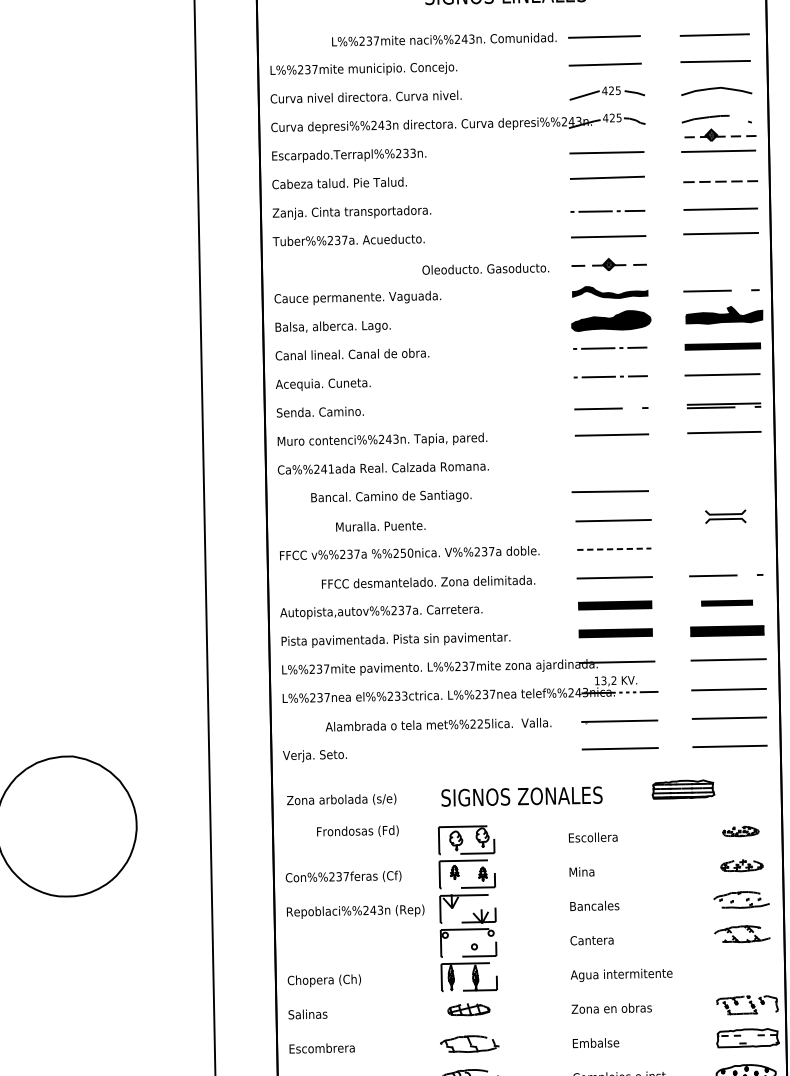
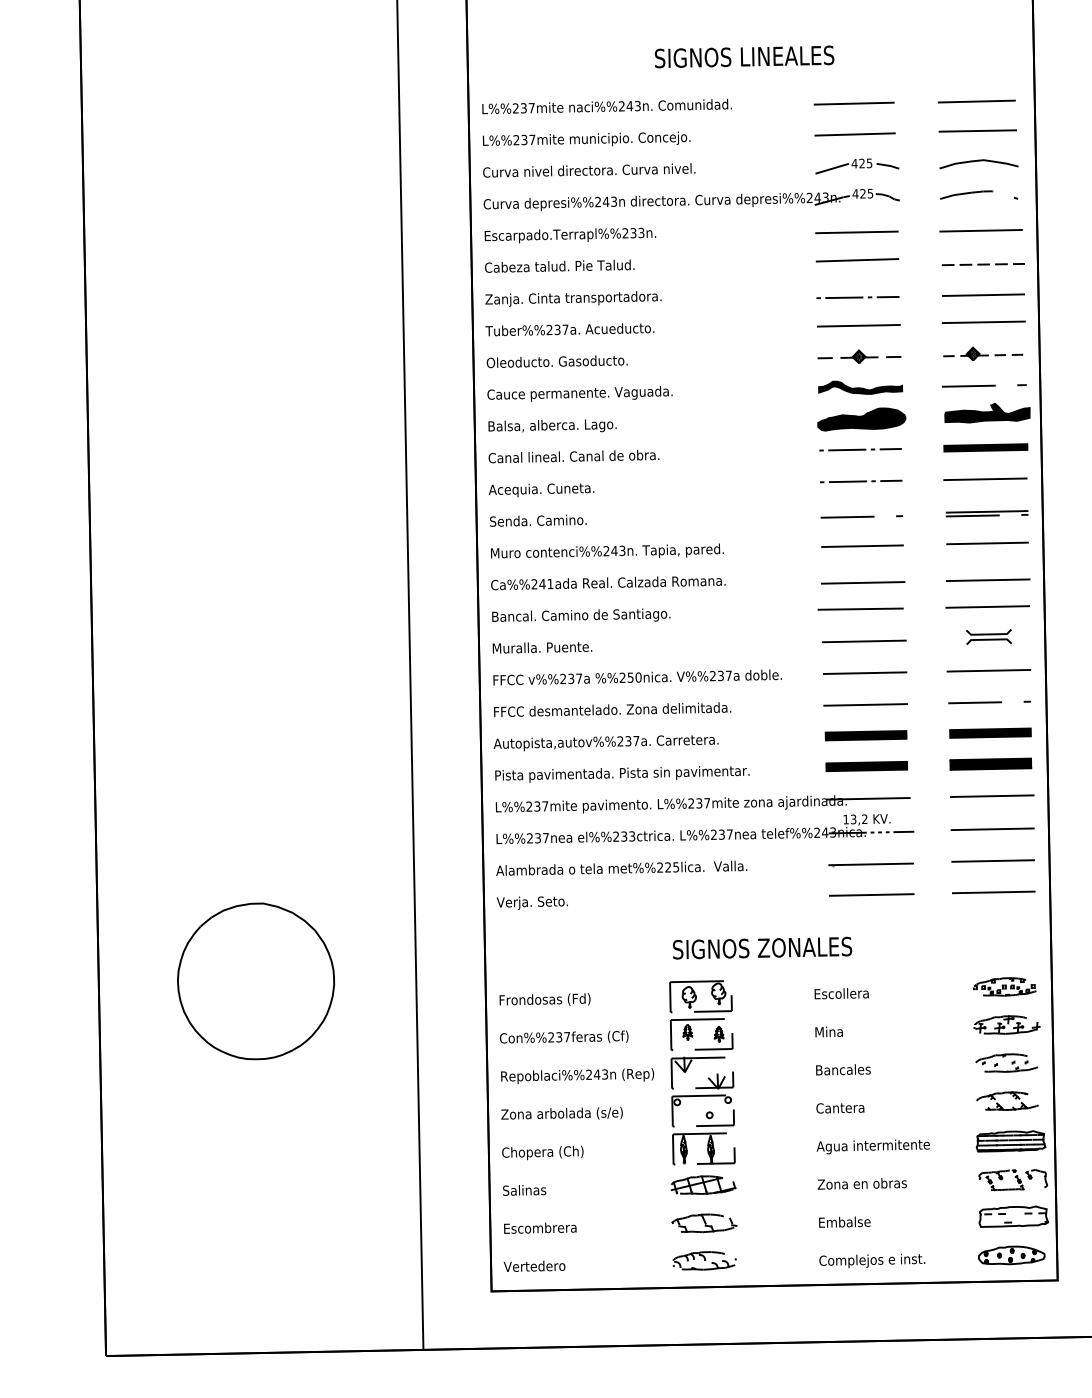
text: (443, 39) -> (606, 106), moved
part: (720, 134) -> (983, 353), moved
text: (485, 268) -> (556, 361), moved
line: (724, 465) -> (987, 580), added
line: (611, 467) -> (862, 582), added
line: (724, 489) -> (987, 606), added
text: (391, 495) -> (581, 614), moved
text: (380, 526) -> (542, 647), moved
line: (725, 546) -> (988, 670), added
line: (614, 549) -> (865, 673), dashed -> solid
text: (428, 581) -> (612, 709), moved
part: (727, 602) -> (990, 732), size x1.43
text: (438, 724) -> (621, 867), moved
part: (683, 789) -> (1010, 1141), moved
text: (341, 798) -> (561, 1112), moved
text: (357, 831) -> (544, 999), moved
part: (739, 831) -> (1004, 986), size x1.67
part: (741, 865) -> (1006, 1024), size x1.43
part: (468, 1009) -> (703, 1184), size x1.43

